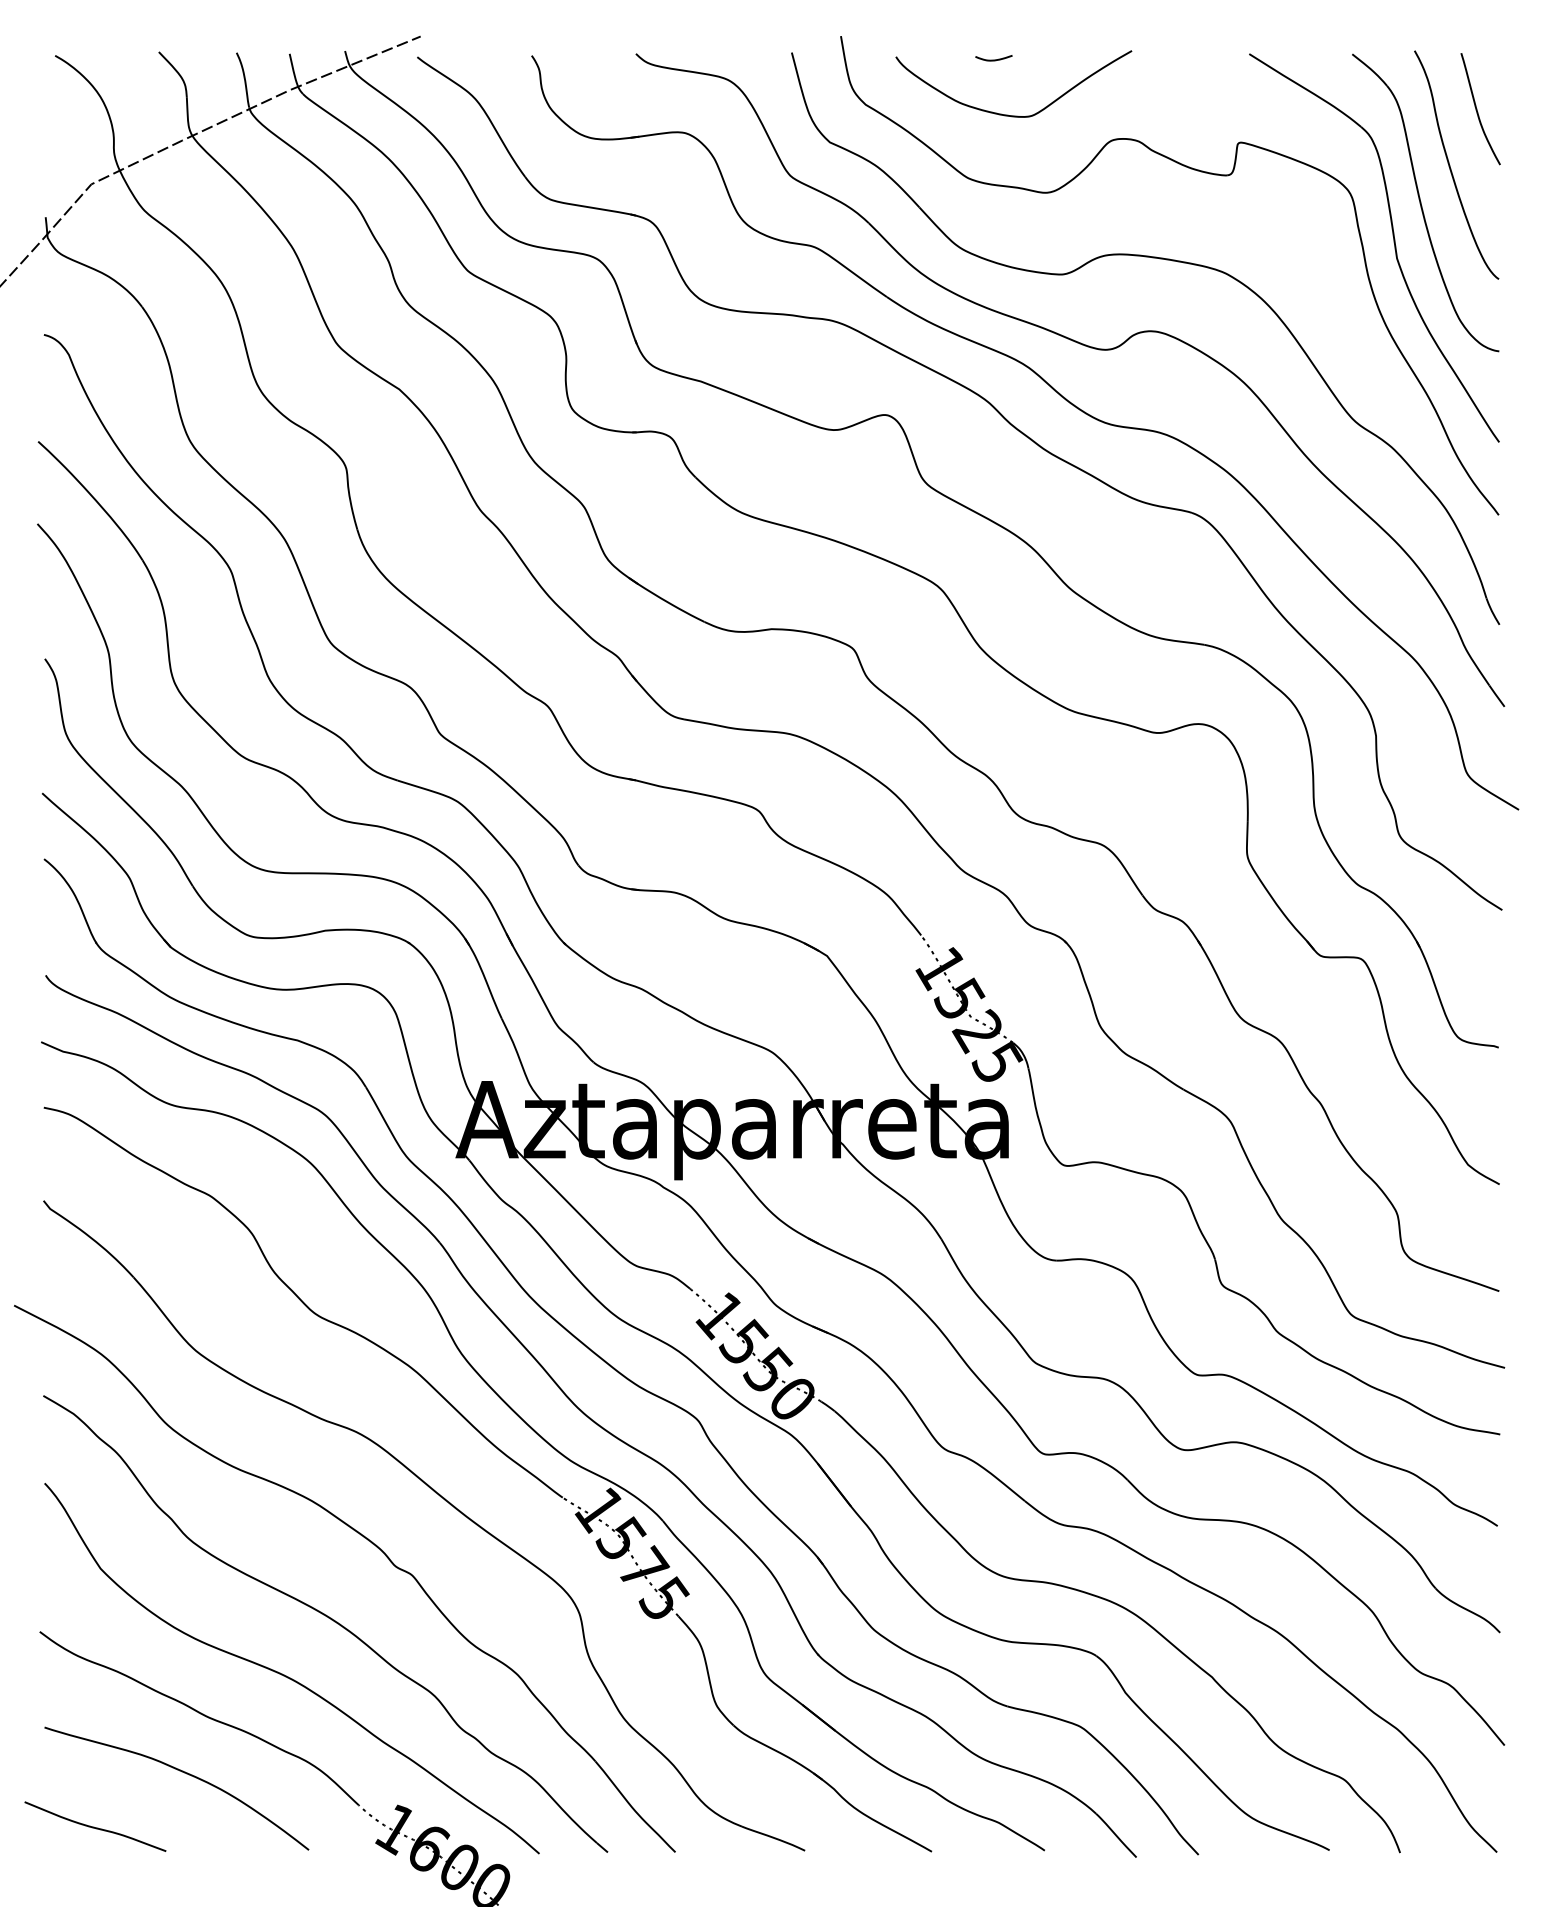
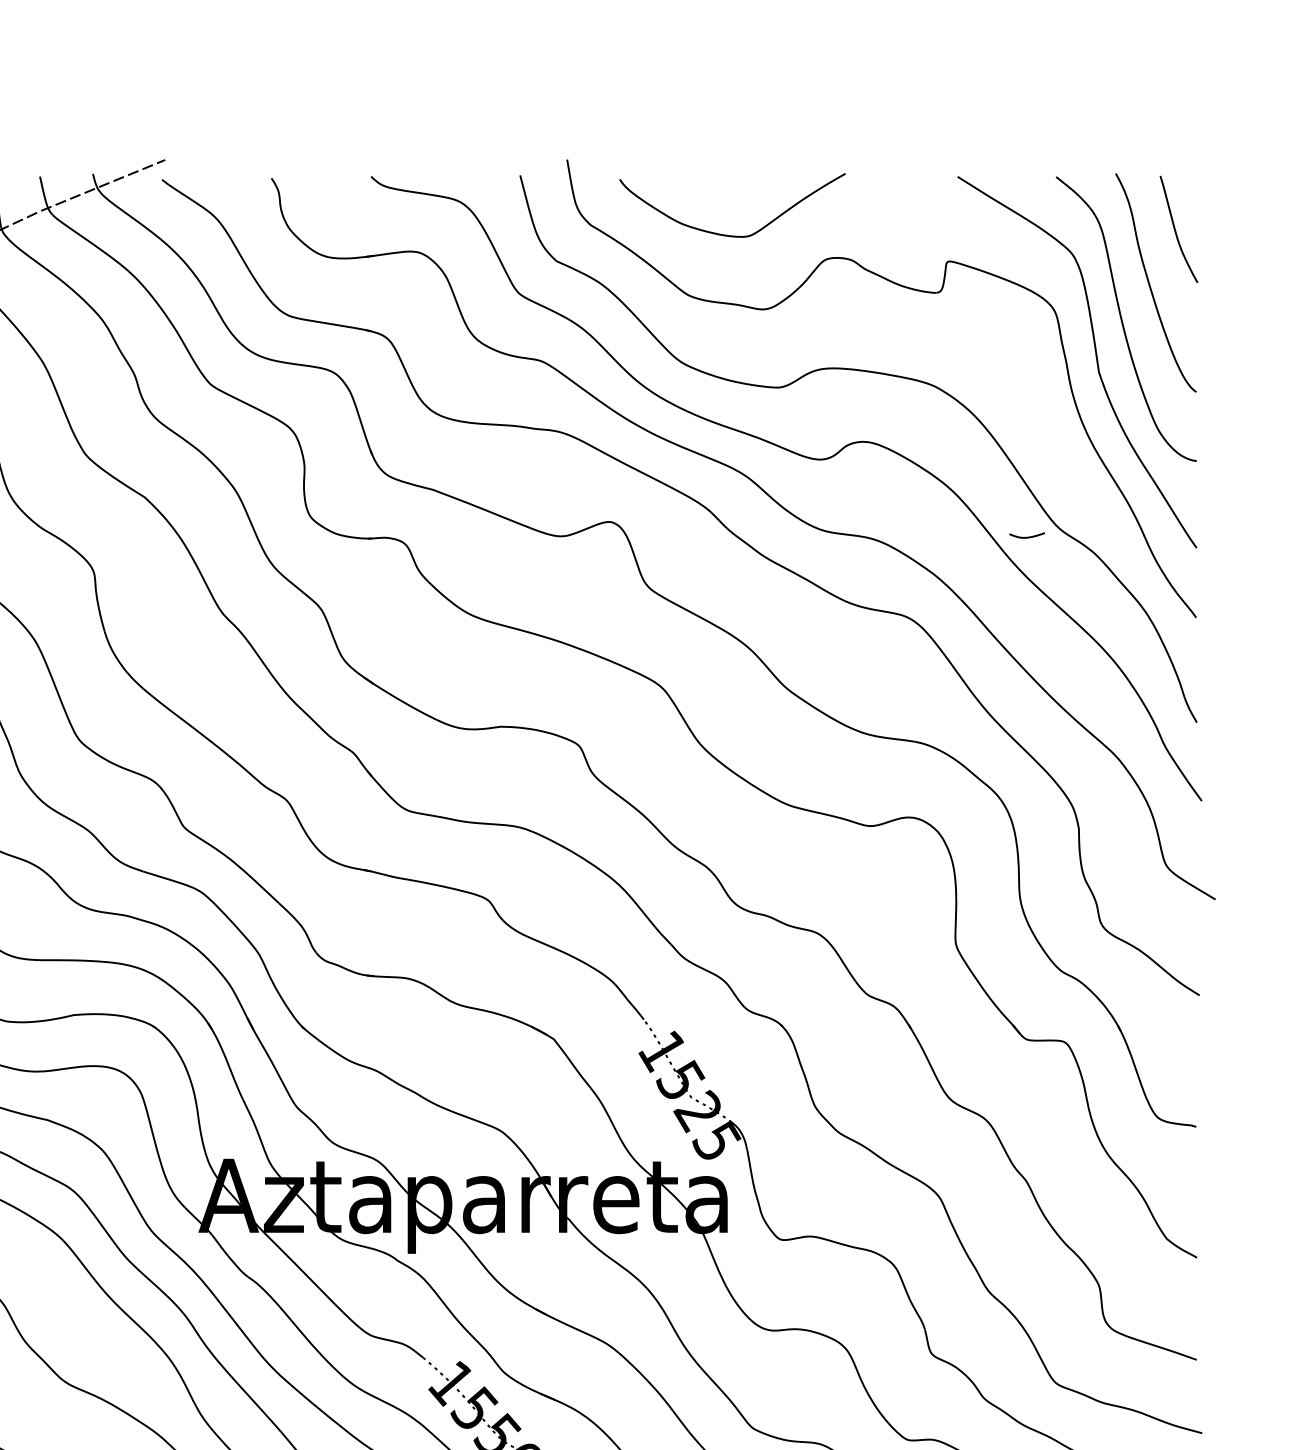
curve: (993, 59) -> (1026, 536), moved

